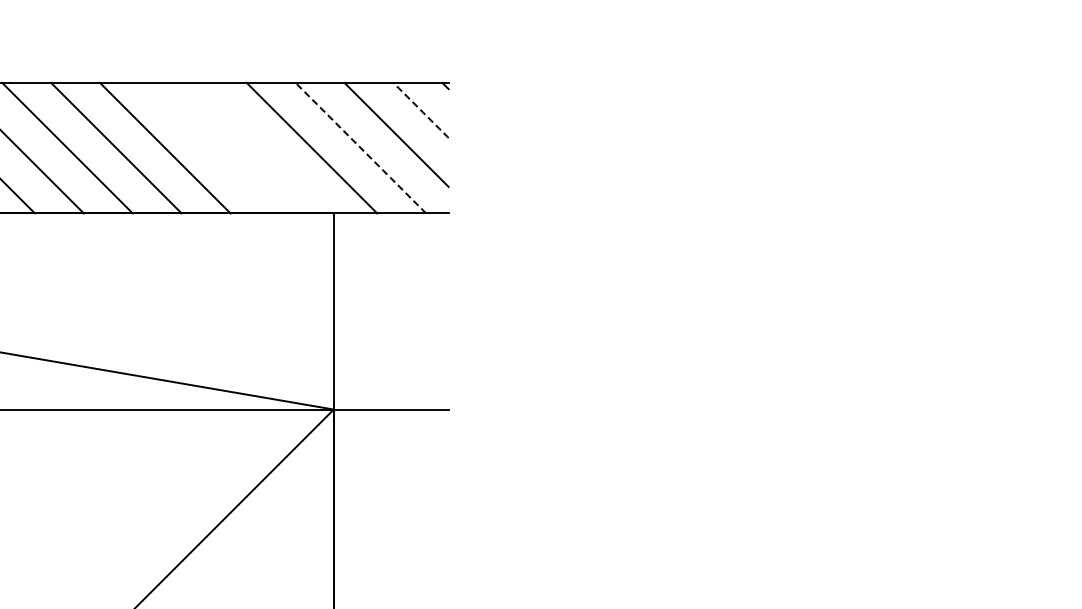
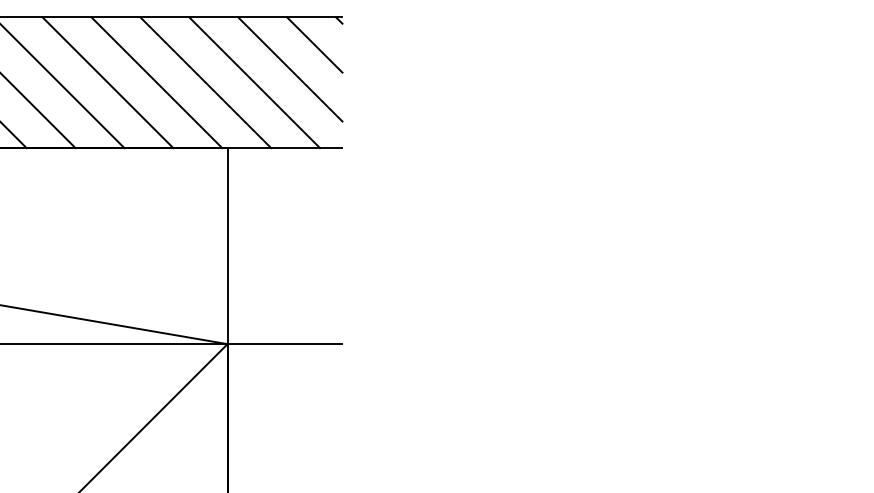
line: (420, 110) -> (314, 45), dashed -> solid
line: (213, 147) -> (107, 82), added
line: (262, 147) -> (156, 82), added
line: (360, 147) -> (254, 82), dashed -> solid

